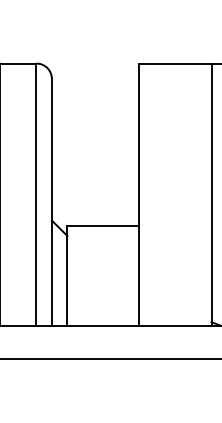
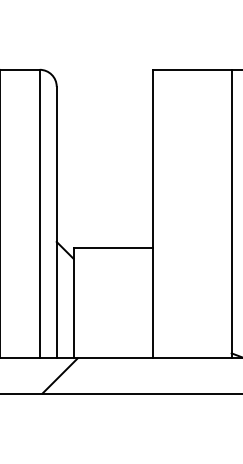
hatch: (54, 342) -> (59, 375), added

